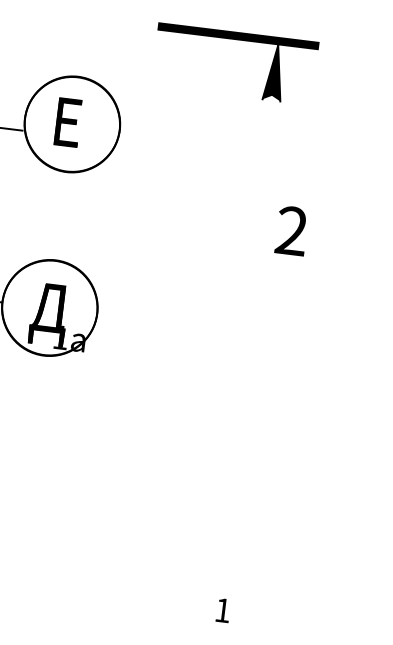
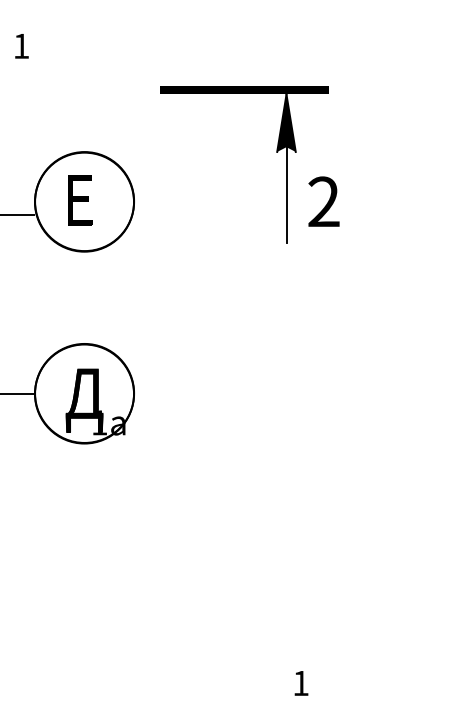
line: (266, 141) -> (286, 194), added
text: (291, 230) -> (323, 201), moved

